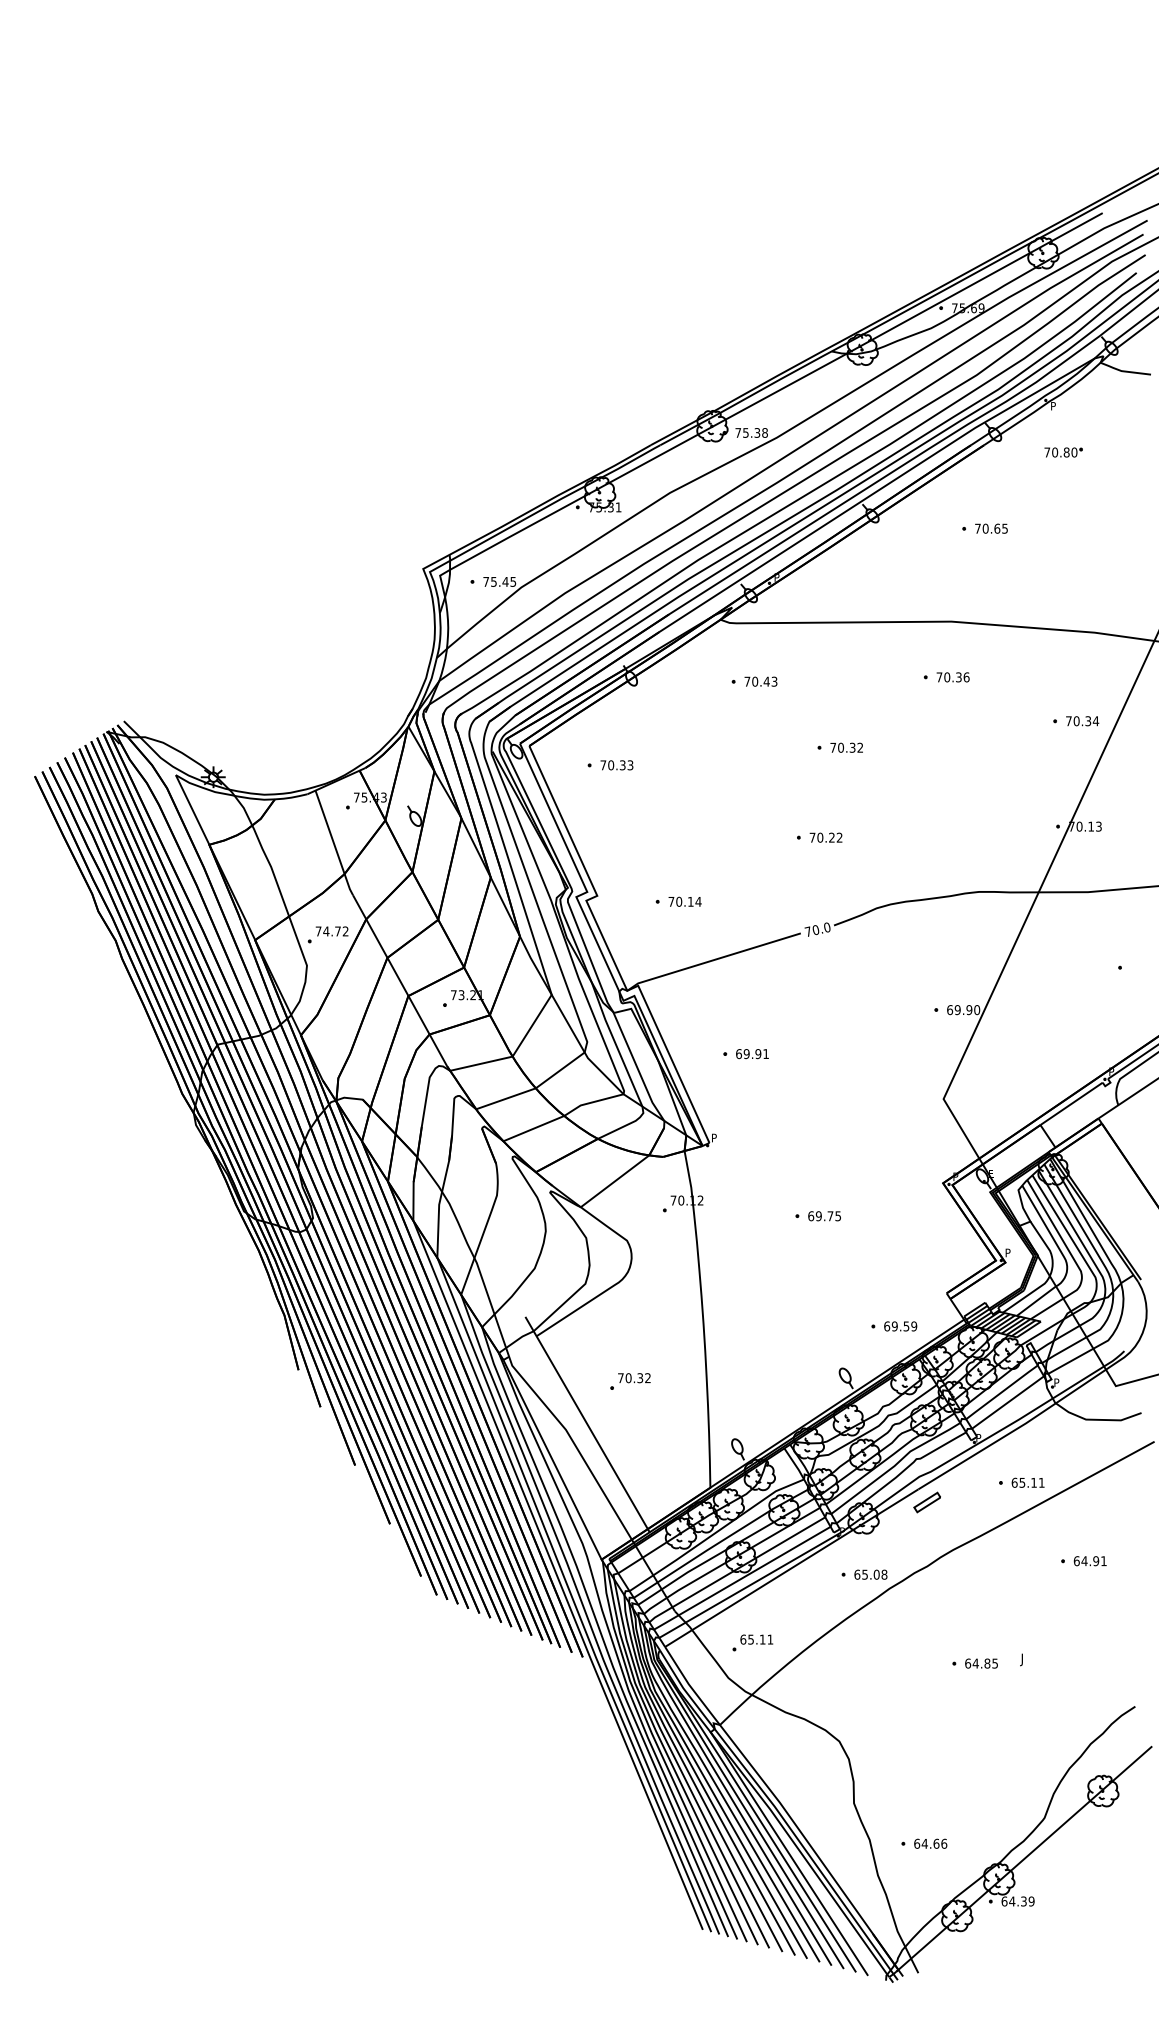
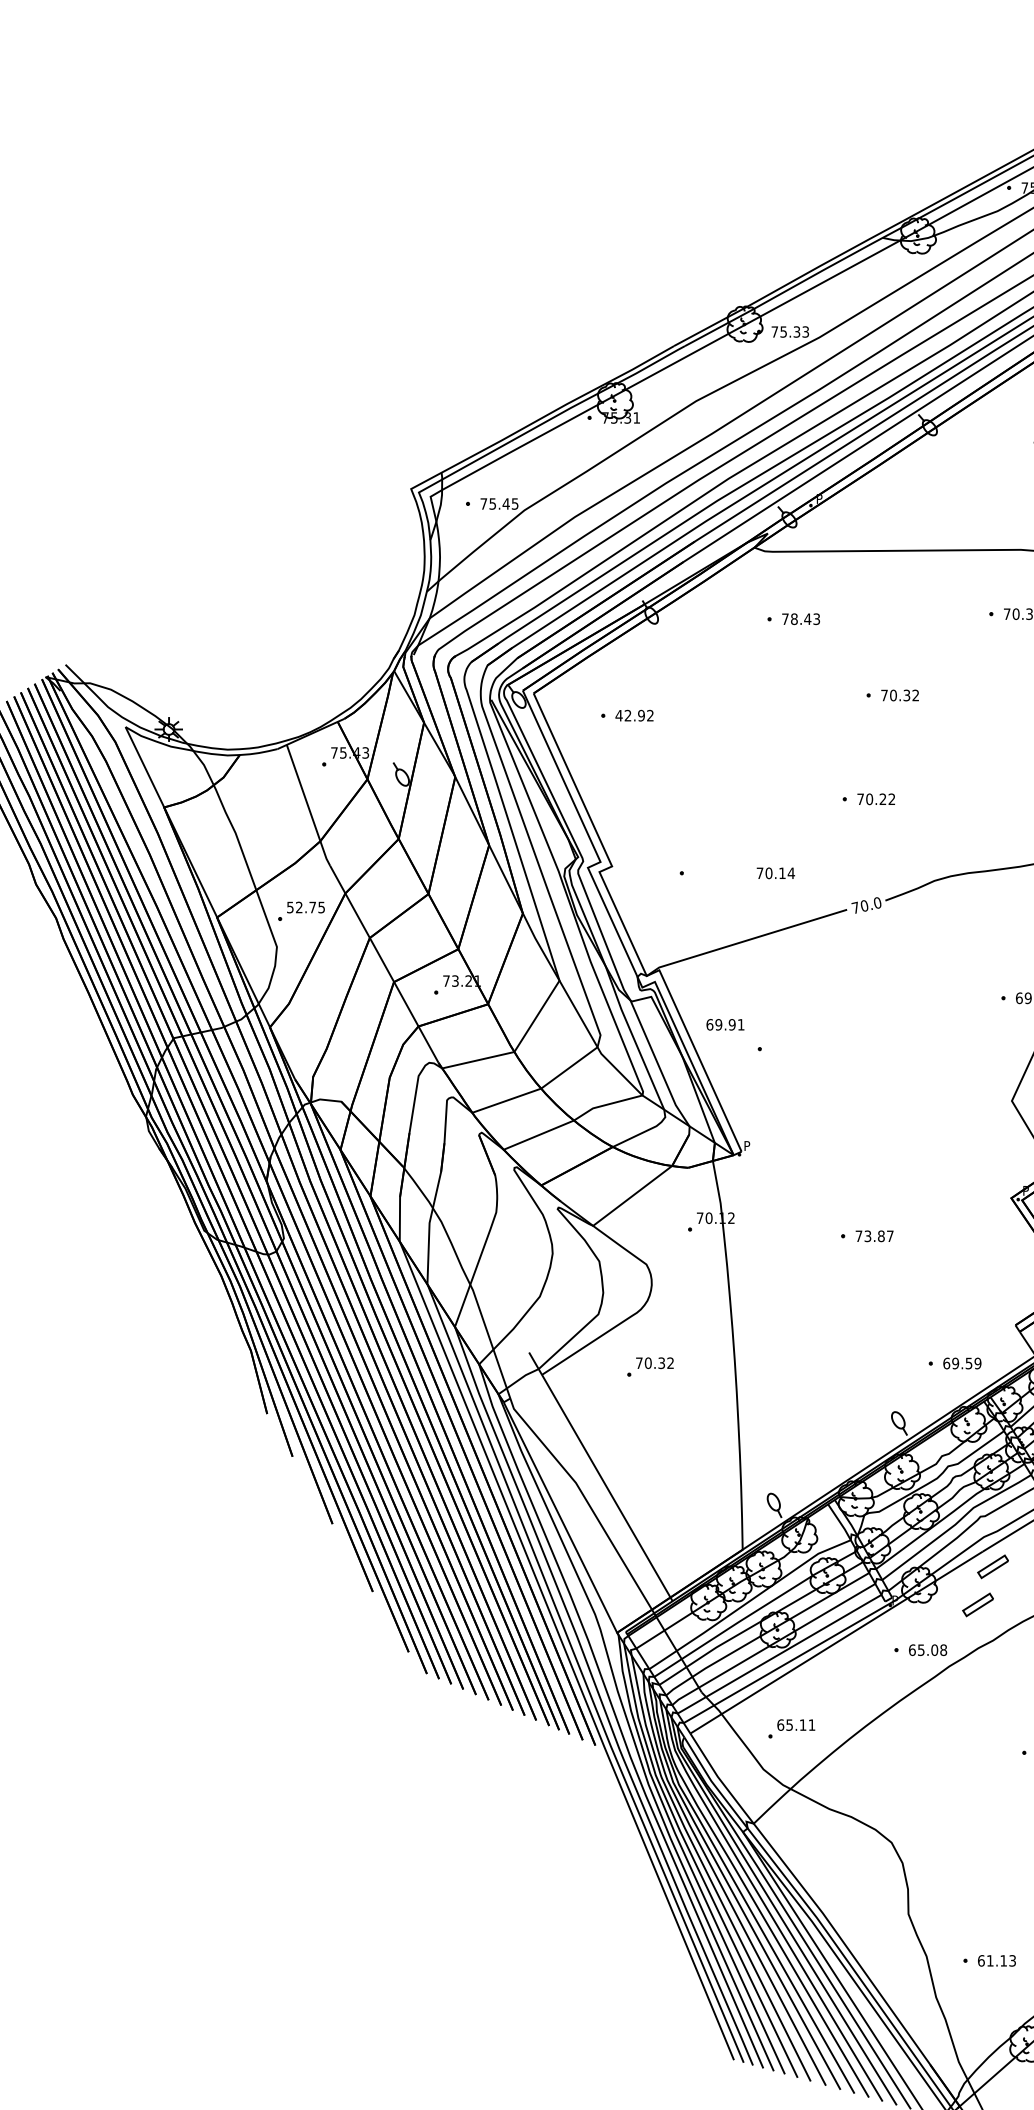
text: (764, 432) -> (805, 331), 75.38 -> 75.33
text: (755, 681) -> (794, 618), 70.43 -> 78.43
text: (616, 765) -> (634, 715), 70.33 -> 42.92
text: (684, 901) -> (775, 872), moved
text: (331, 931) -> (305, 907), 74.72 -> 52.75
text: (752, 1054) -> (725, 1025), moved
text: (824, 1216) -> (874, 1236), 69.75 -> 73.87
part: (630, 1381) -> (650, 1367), moved
part: (913, 1535) -> (977, 1604), added
text: (934, 1843) -> (1001, 1960), 64.66 -> 61.13

